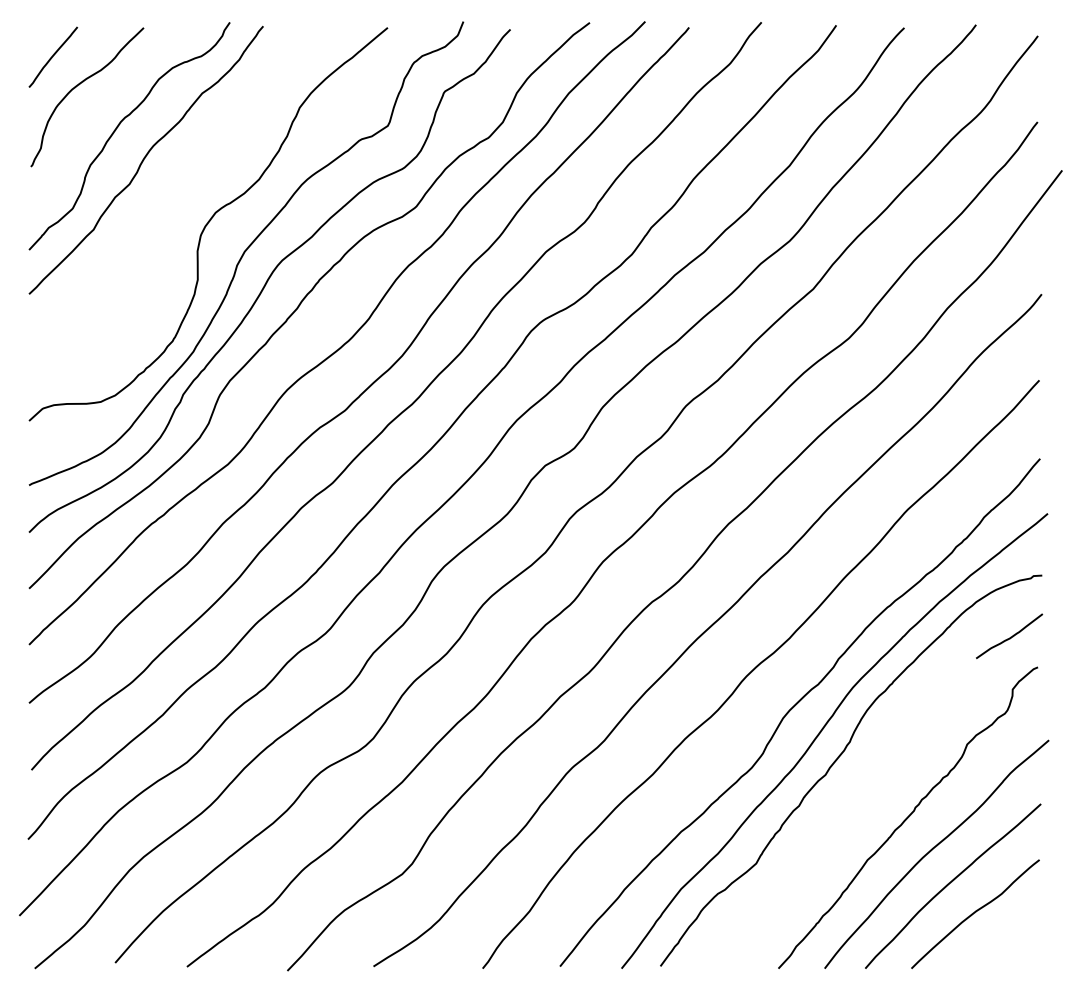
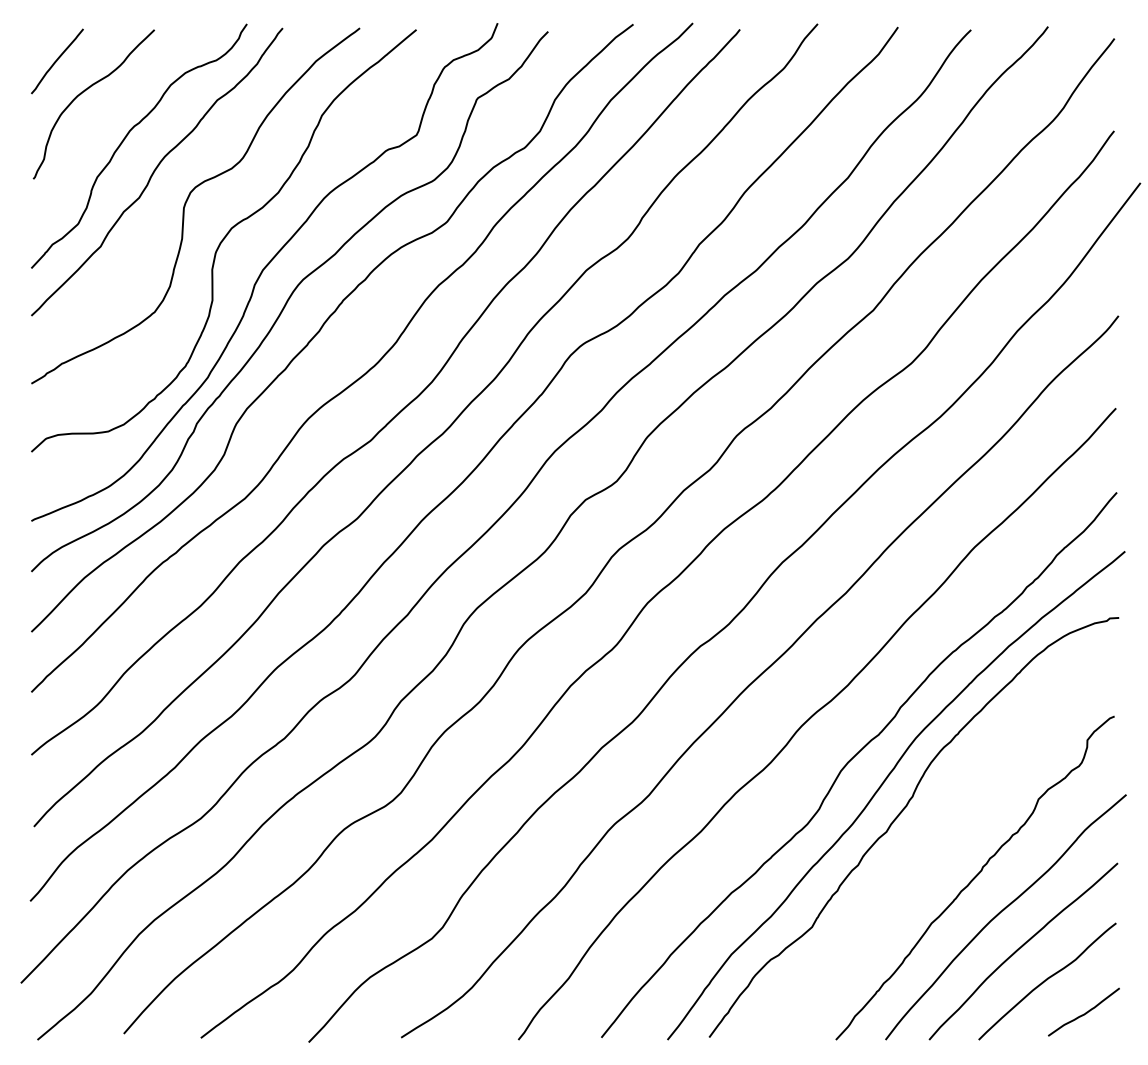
curve: (174, 187) -> (187, 201), added
curve: (1009, 637) -> (1083, 1013), moved

